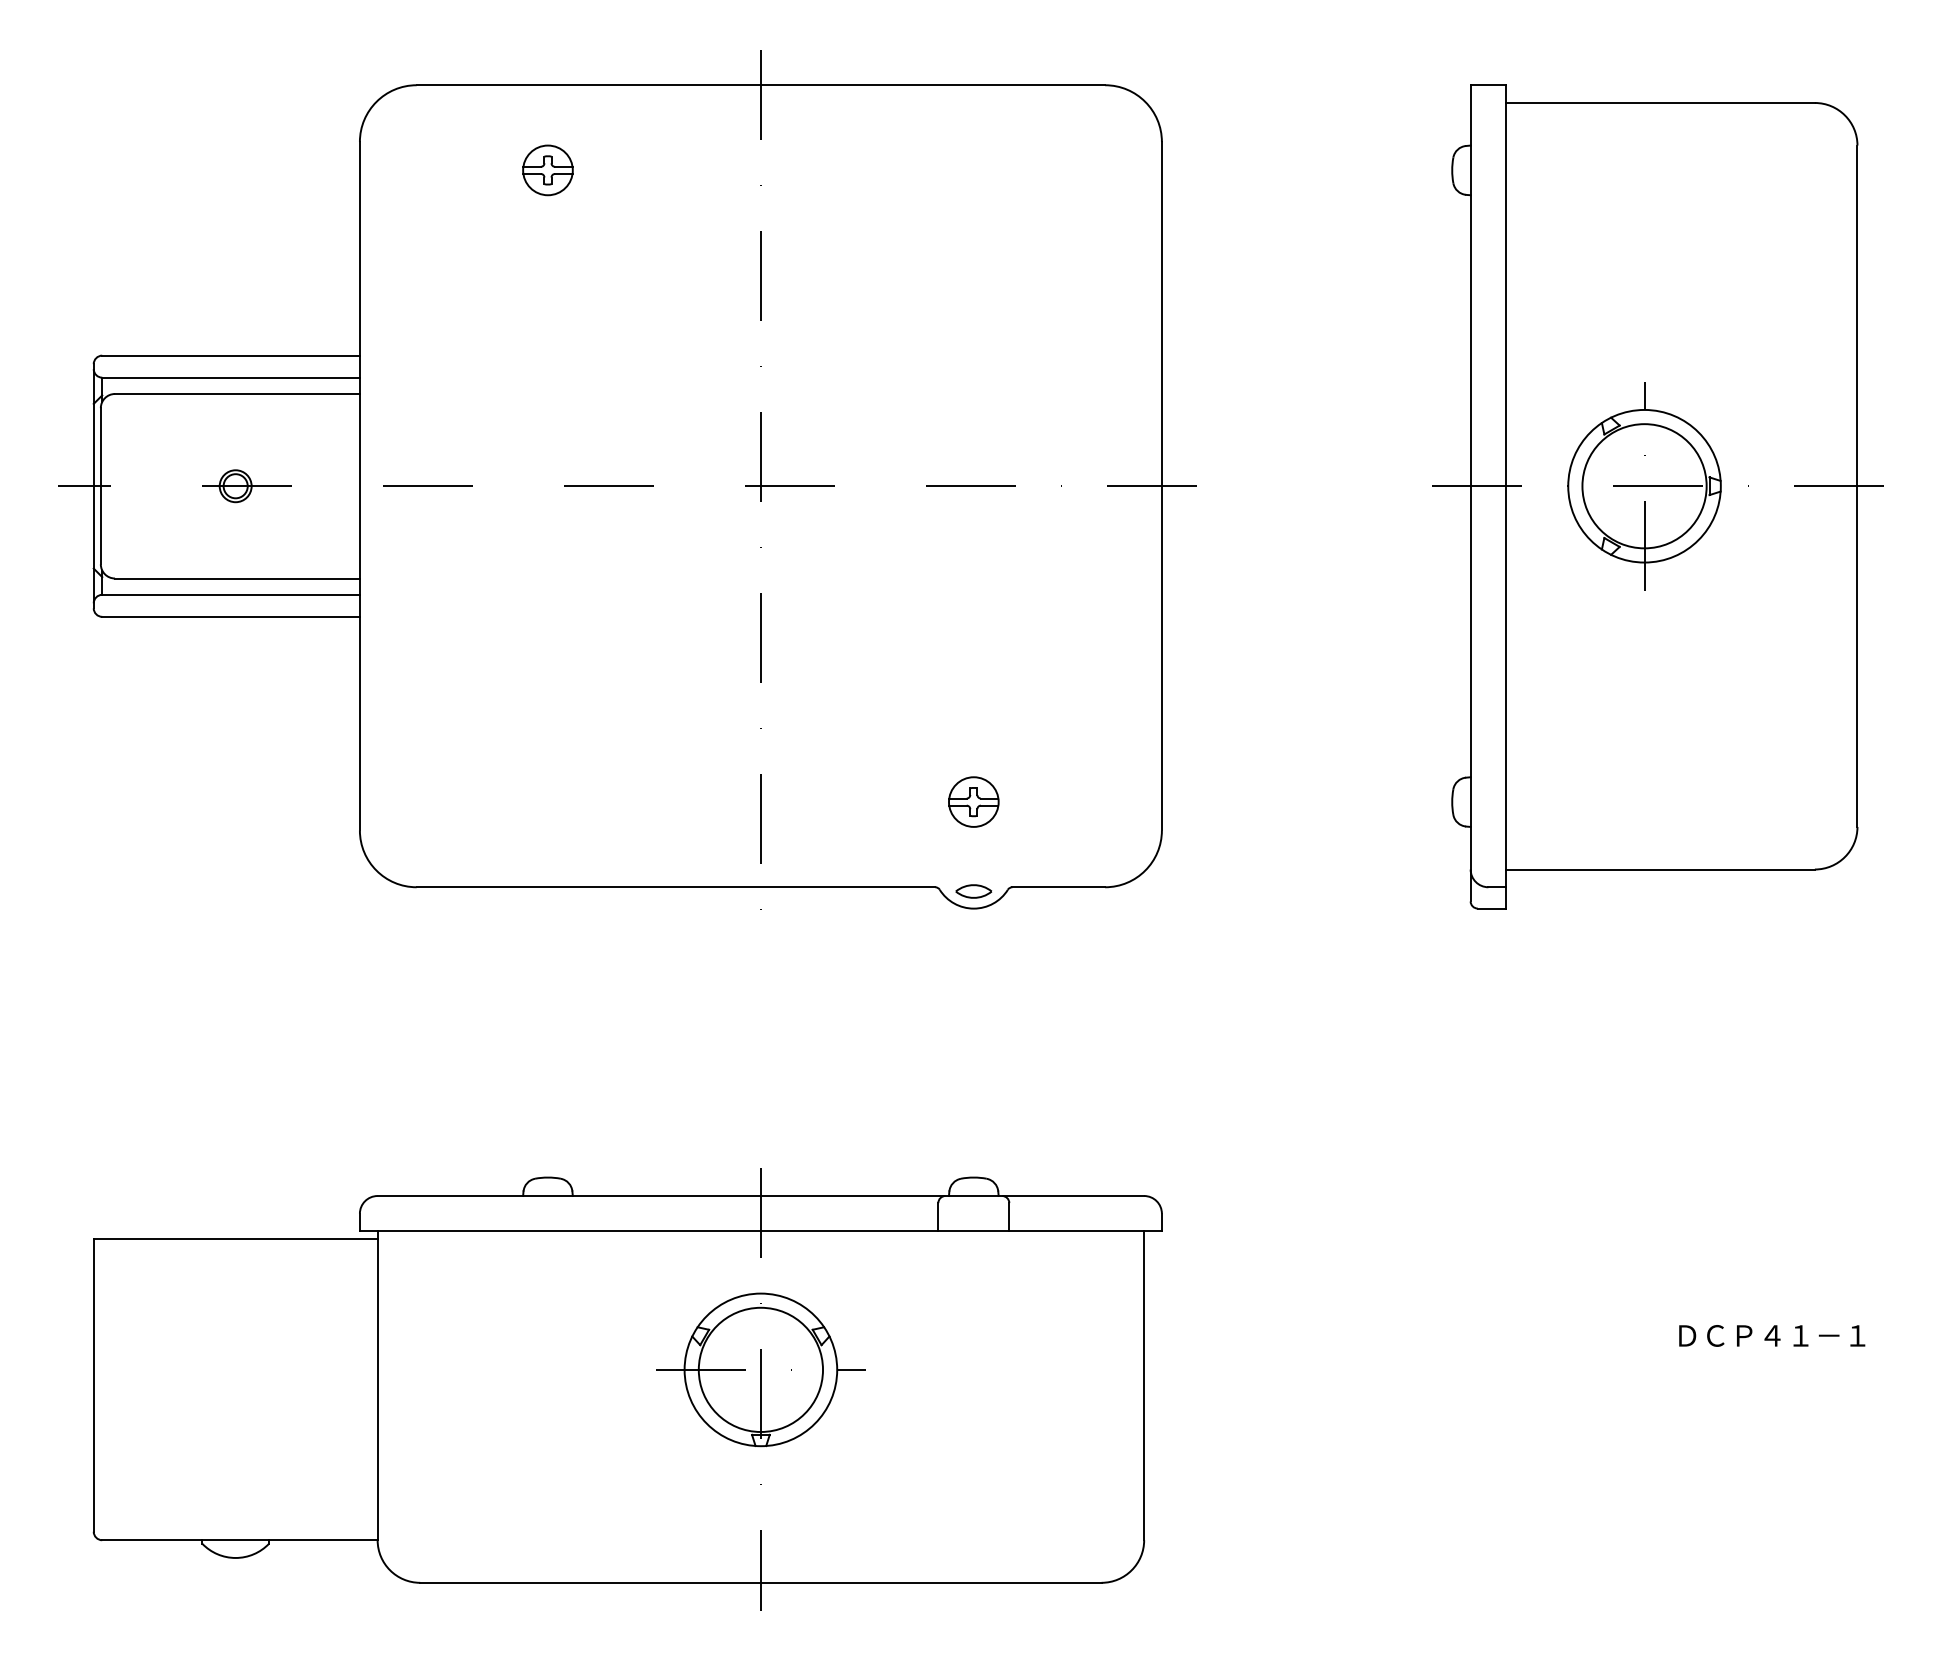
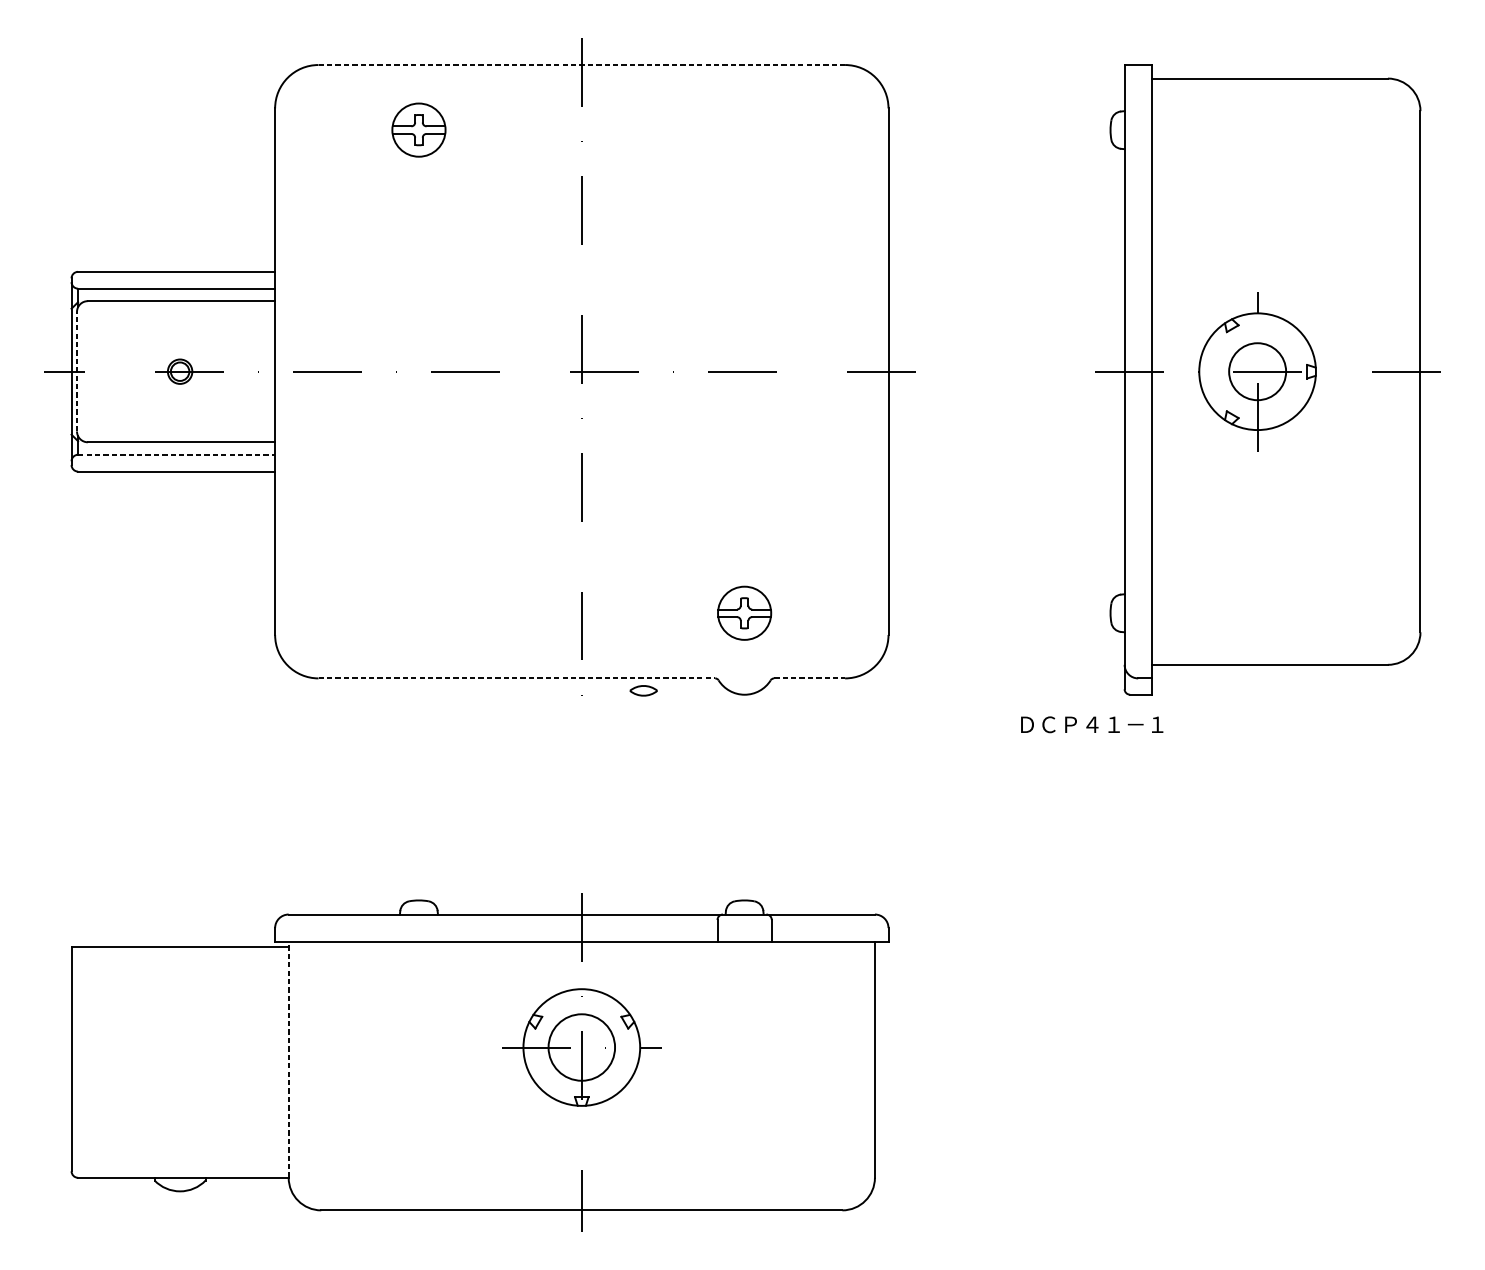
line: (761, 85) -> (582, 65), solid -> dashed
part: (547, 170) -> (418, 130), size x1.4
line: (100, 485) -> (76, 371), solid -> dashed
circle: (1644, 486) -> (1257, 371), size x0.6
line: (231, 594) -> (176, 454), solid -> dashed
part: (973, 801) -> (744, 612), size x1.4
line: (676, 887) -> (517, 678), solid -> dashed
line: (1059, 887) -> (810, 678), solid -> dashed
part: (973, 891) -> (643, 690), moved
text: (1772, 1335) -> (1092, 724), moved
circle: (760, 1369) -> (581, 1047), size x0.7
line: (377, 1385) -> (288, 1059), solid -> dashed

